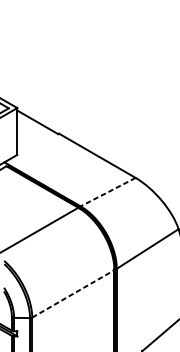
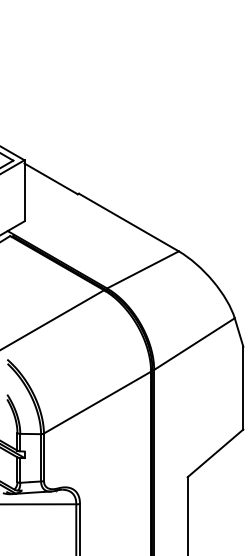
line: (107, 192) -> (142, 270), dashed -> solid
line: (73, 293) -> (97, 402), dashed -> solid

